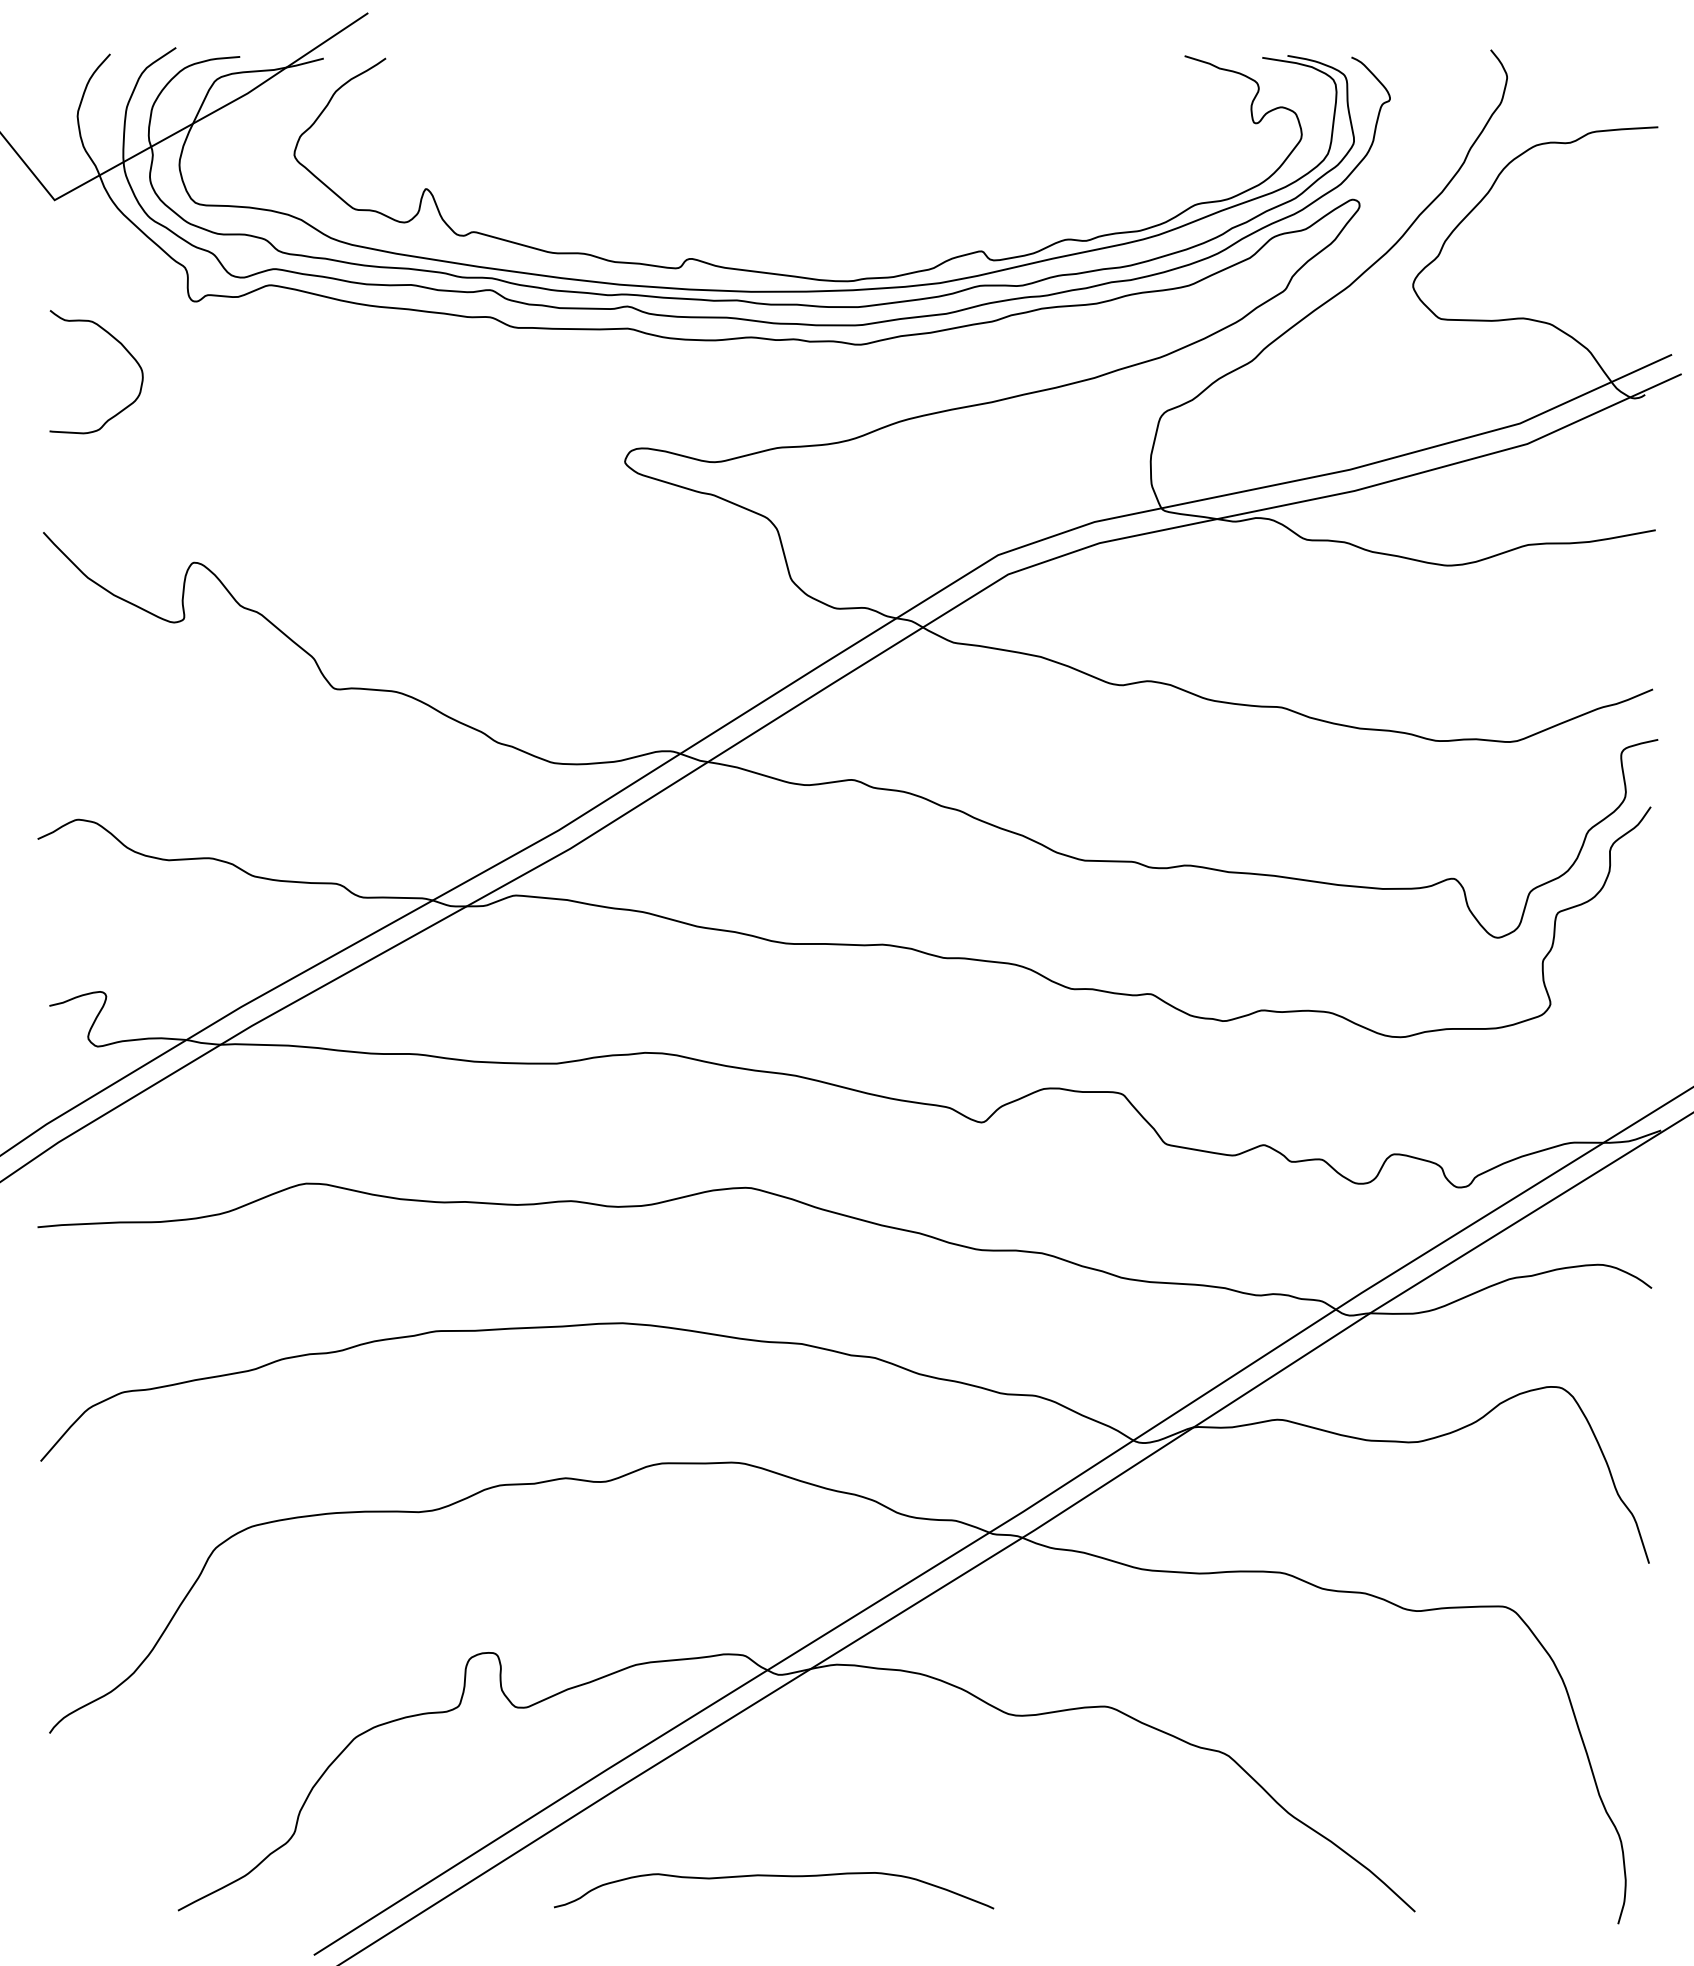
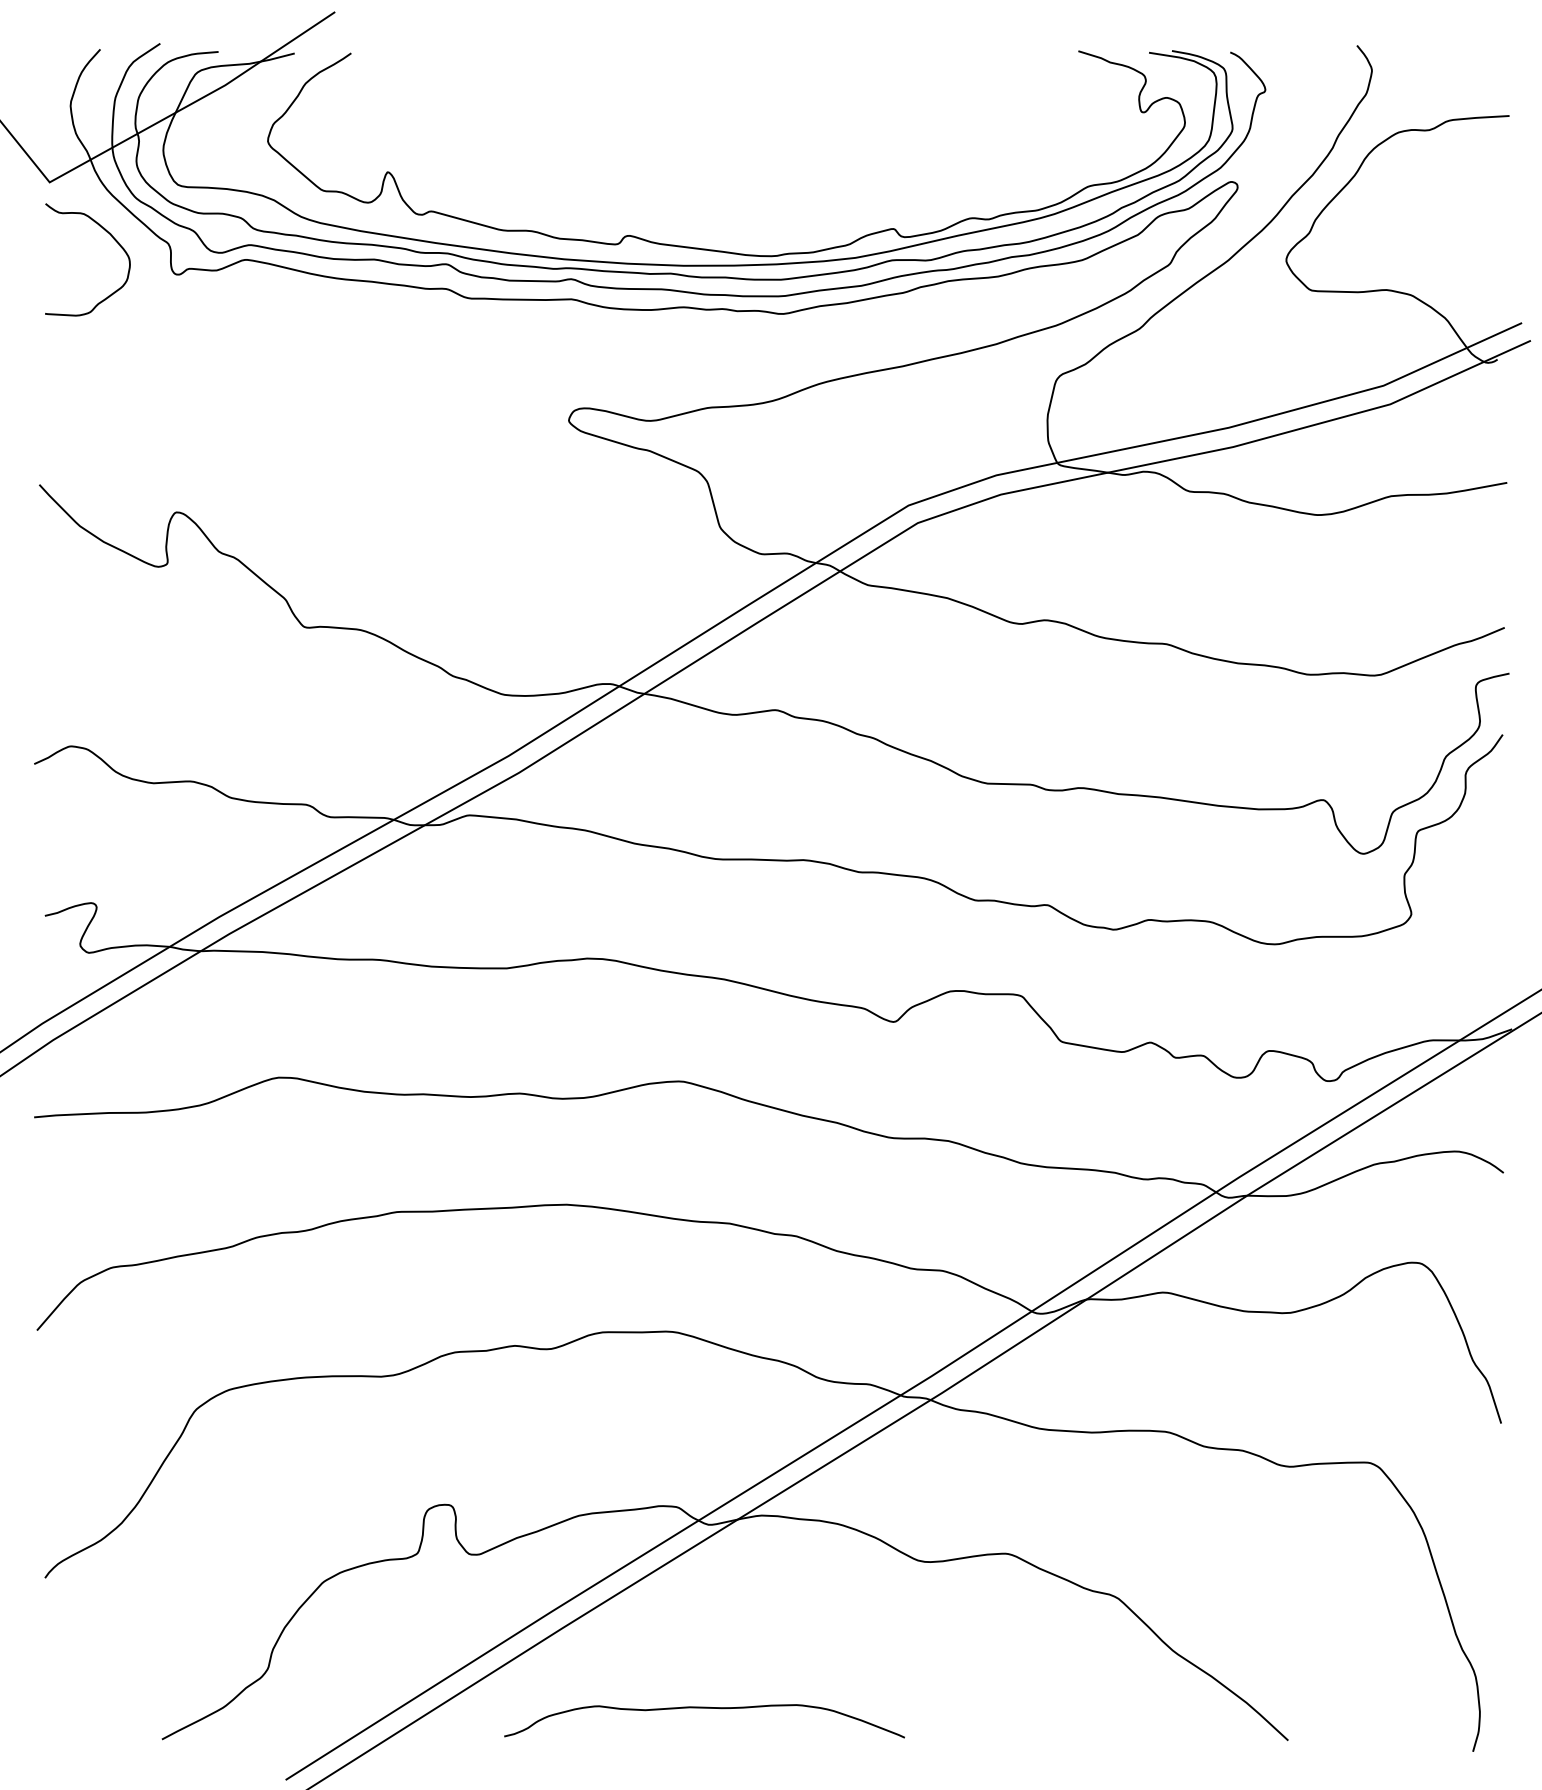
curve: (123, 348) -> (112, 238), moved

